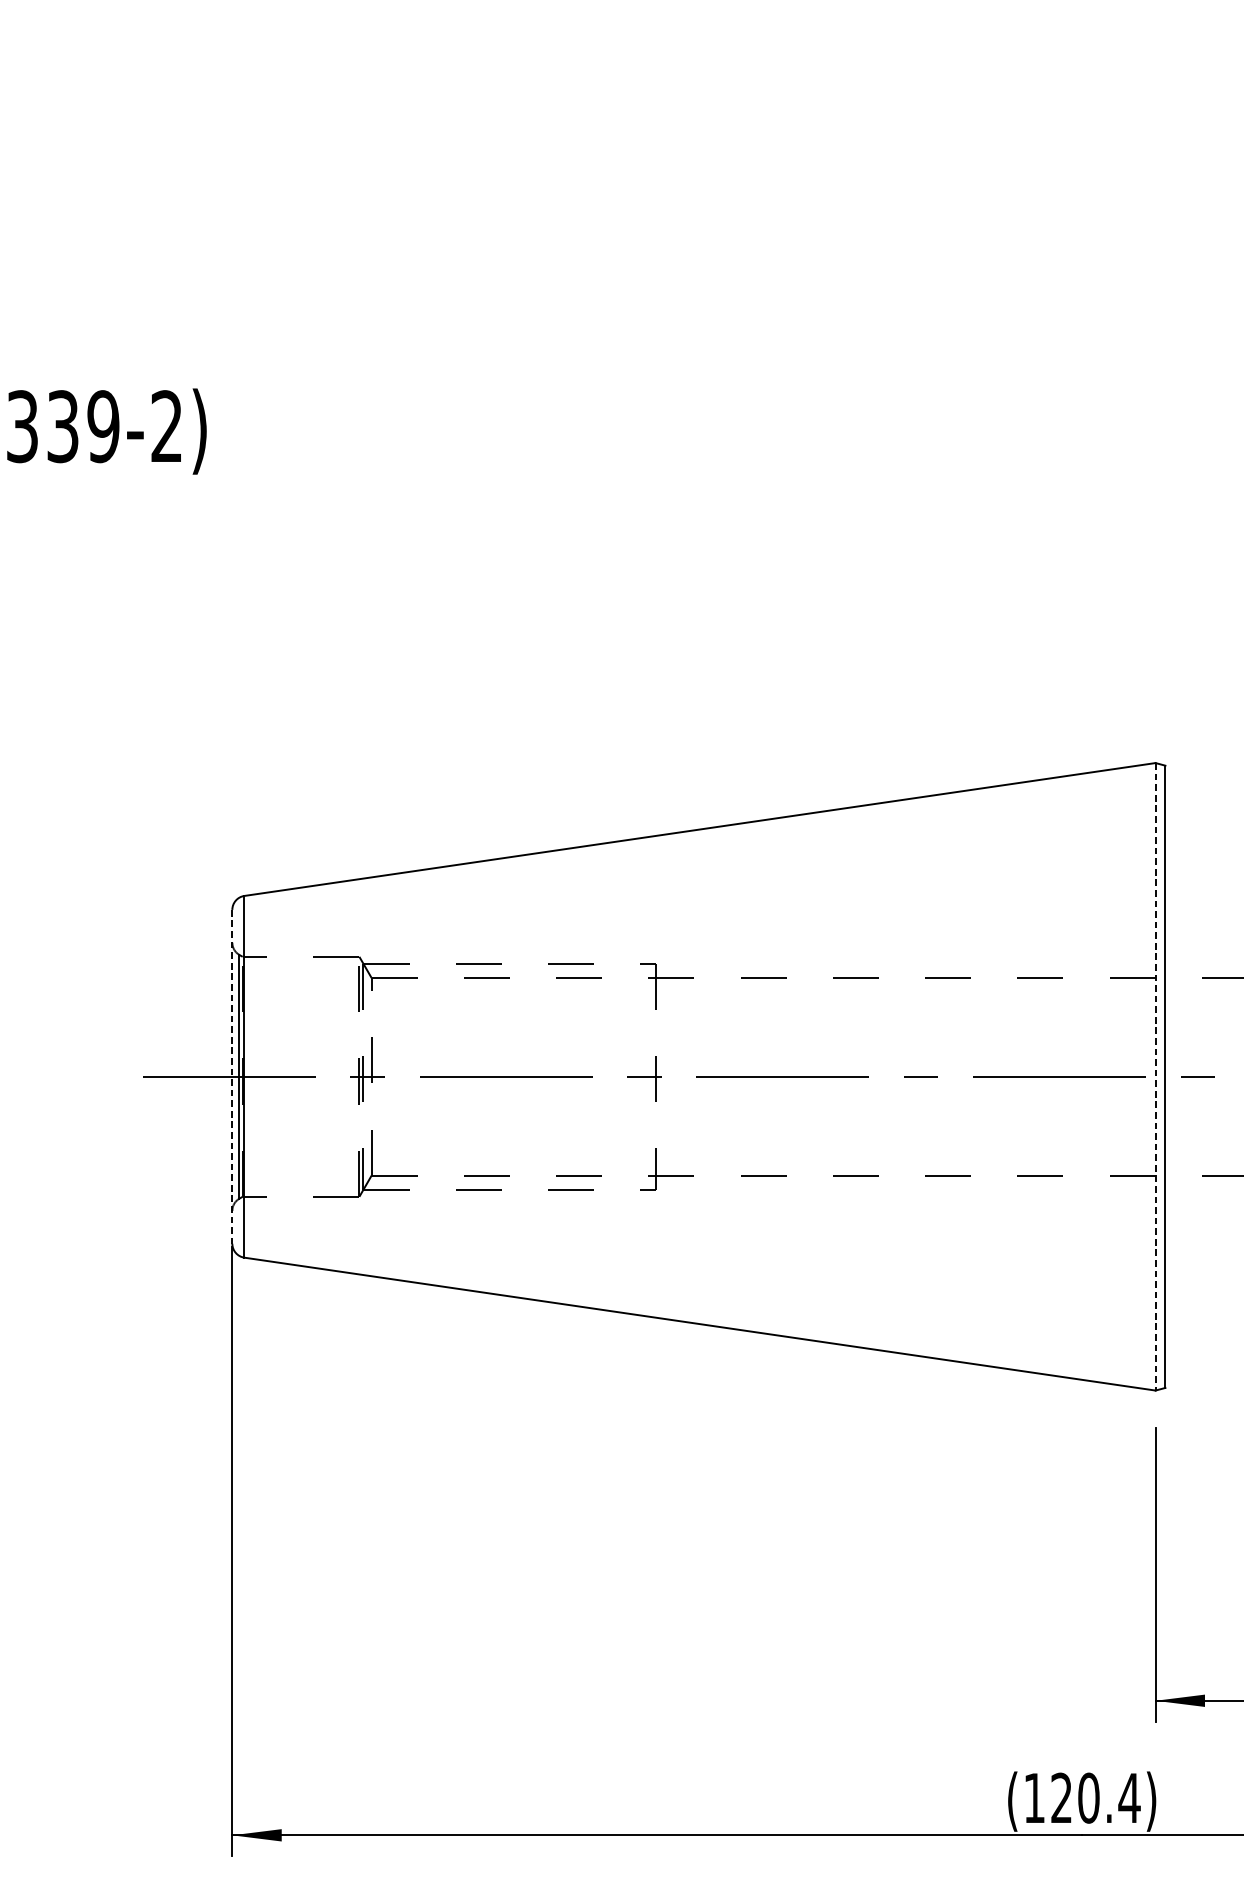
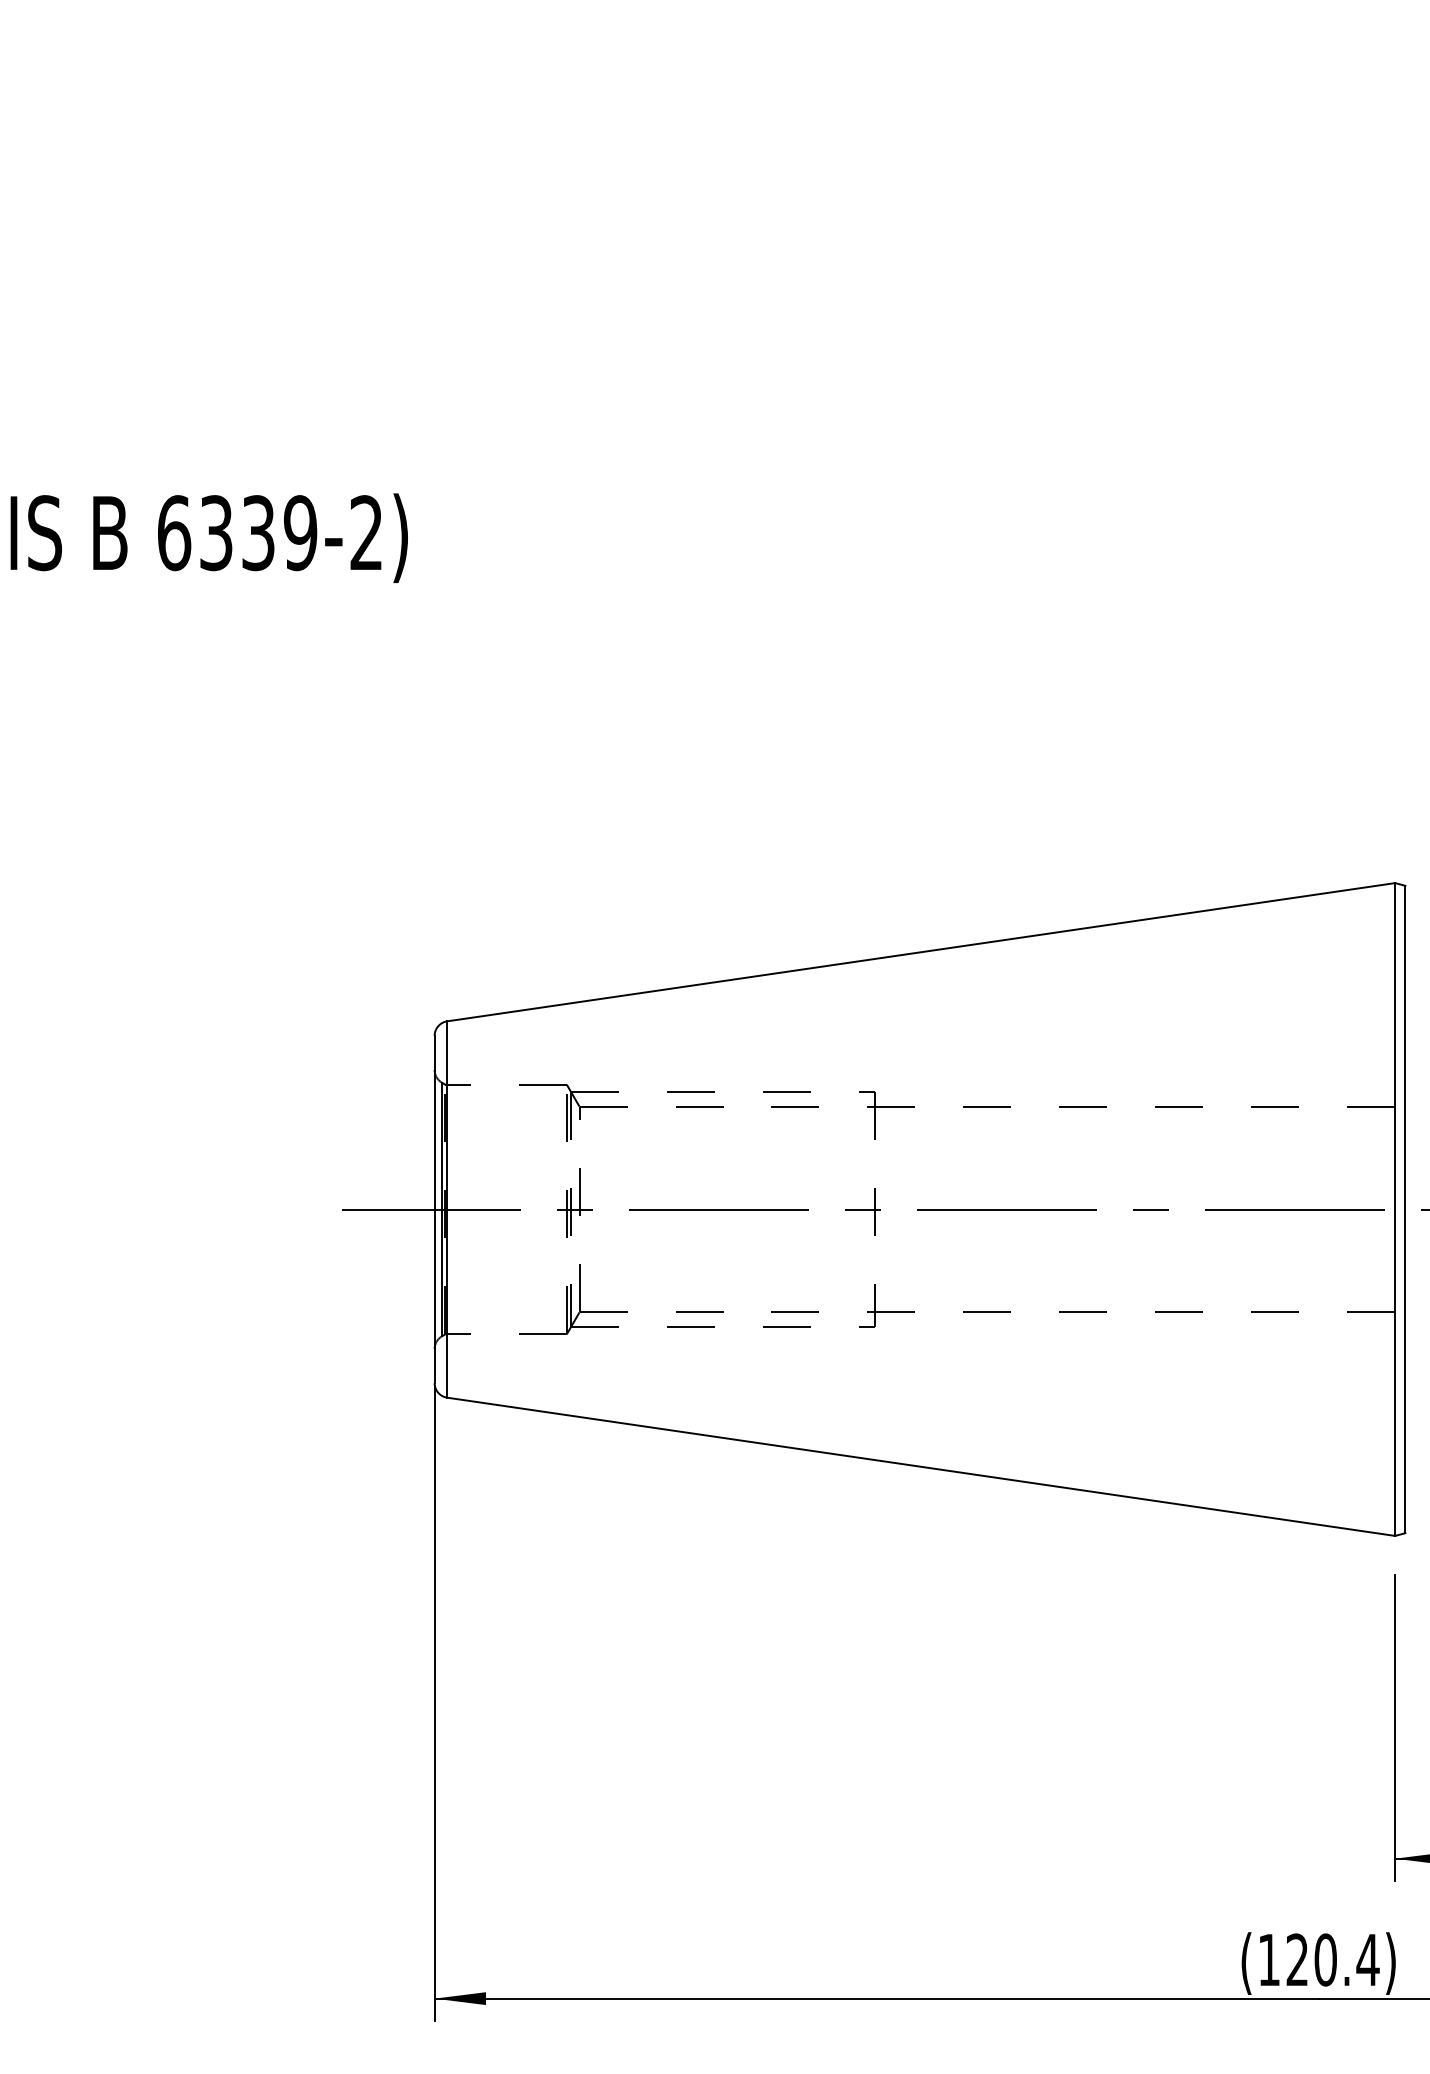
line: (232, 1076) -> (434, 1209), dashed -> solid
line: (1155, 1077) -> (1395, 1210), dashed -> solid

